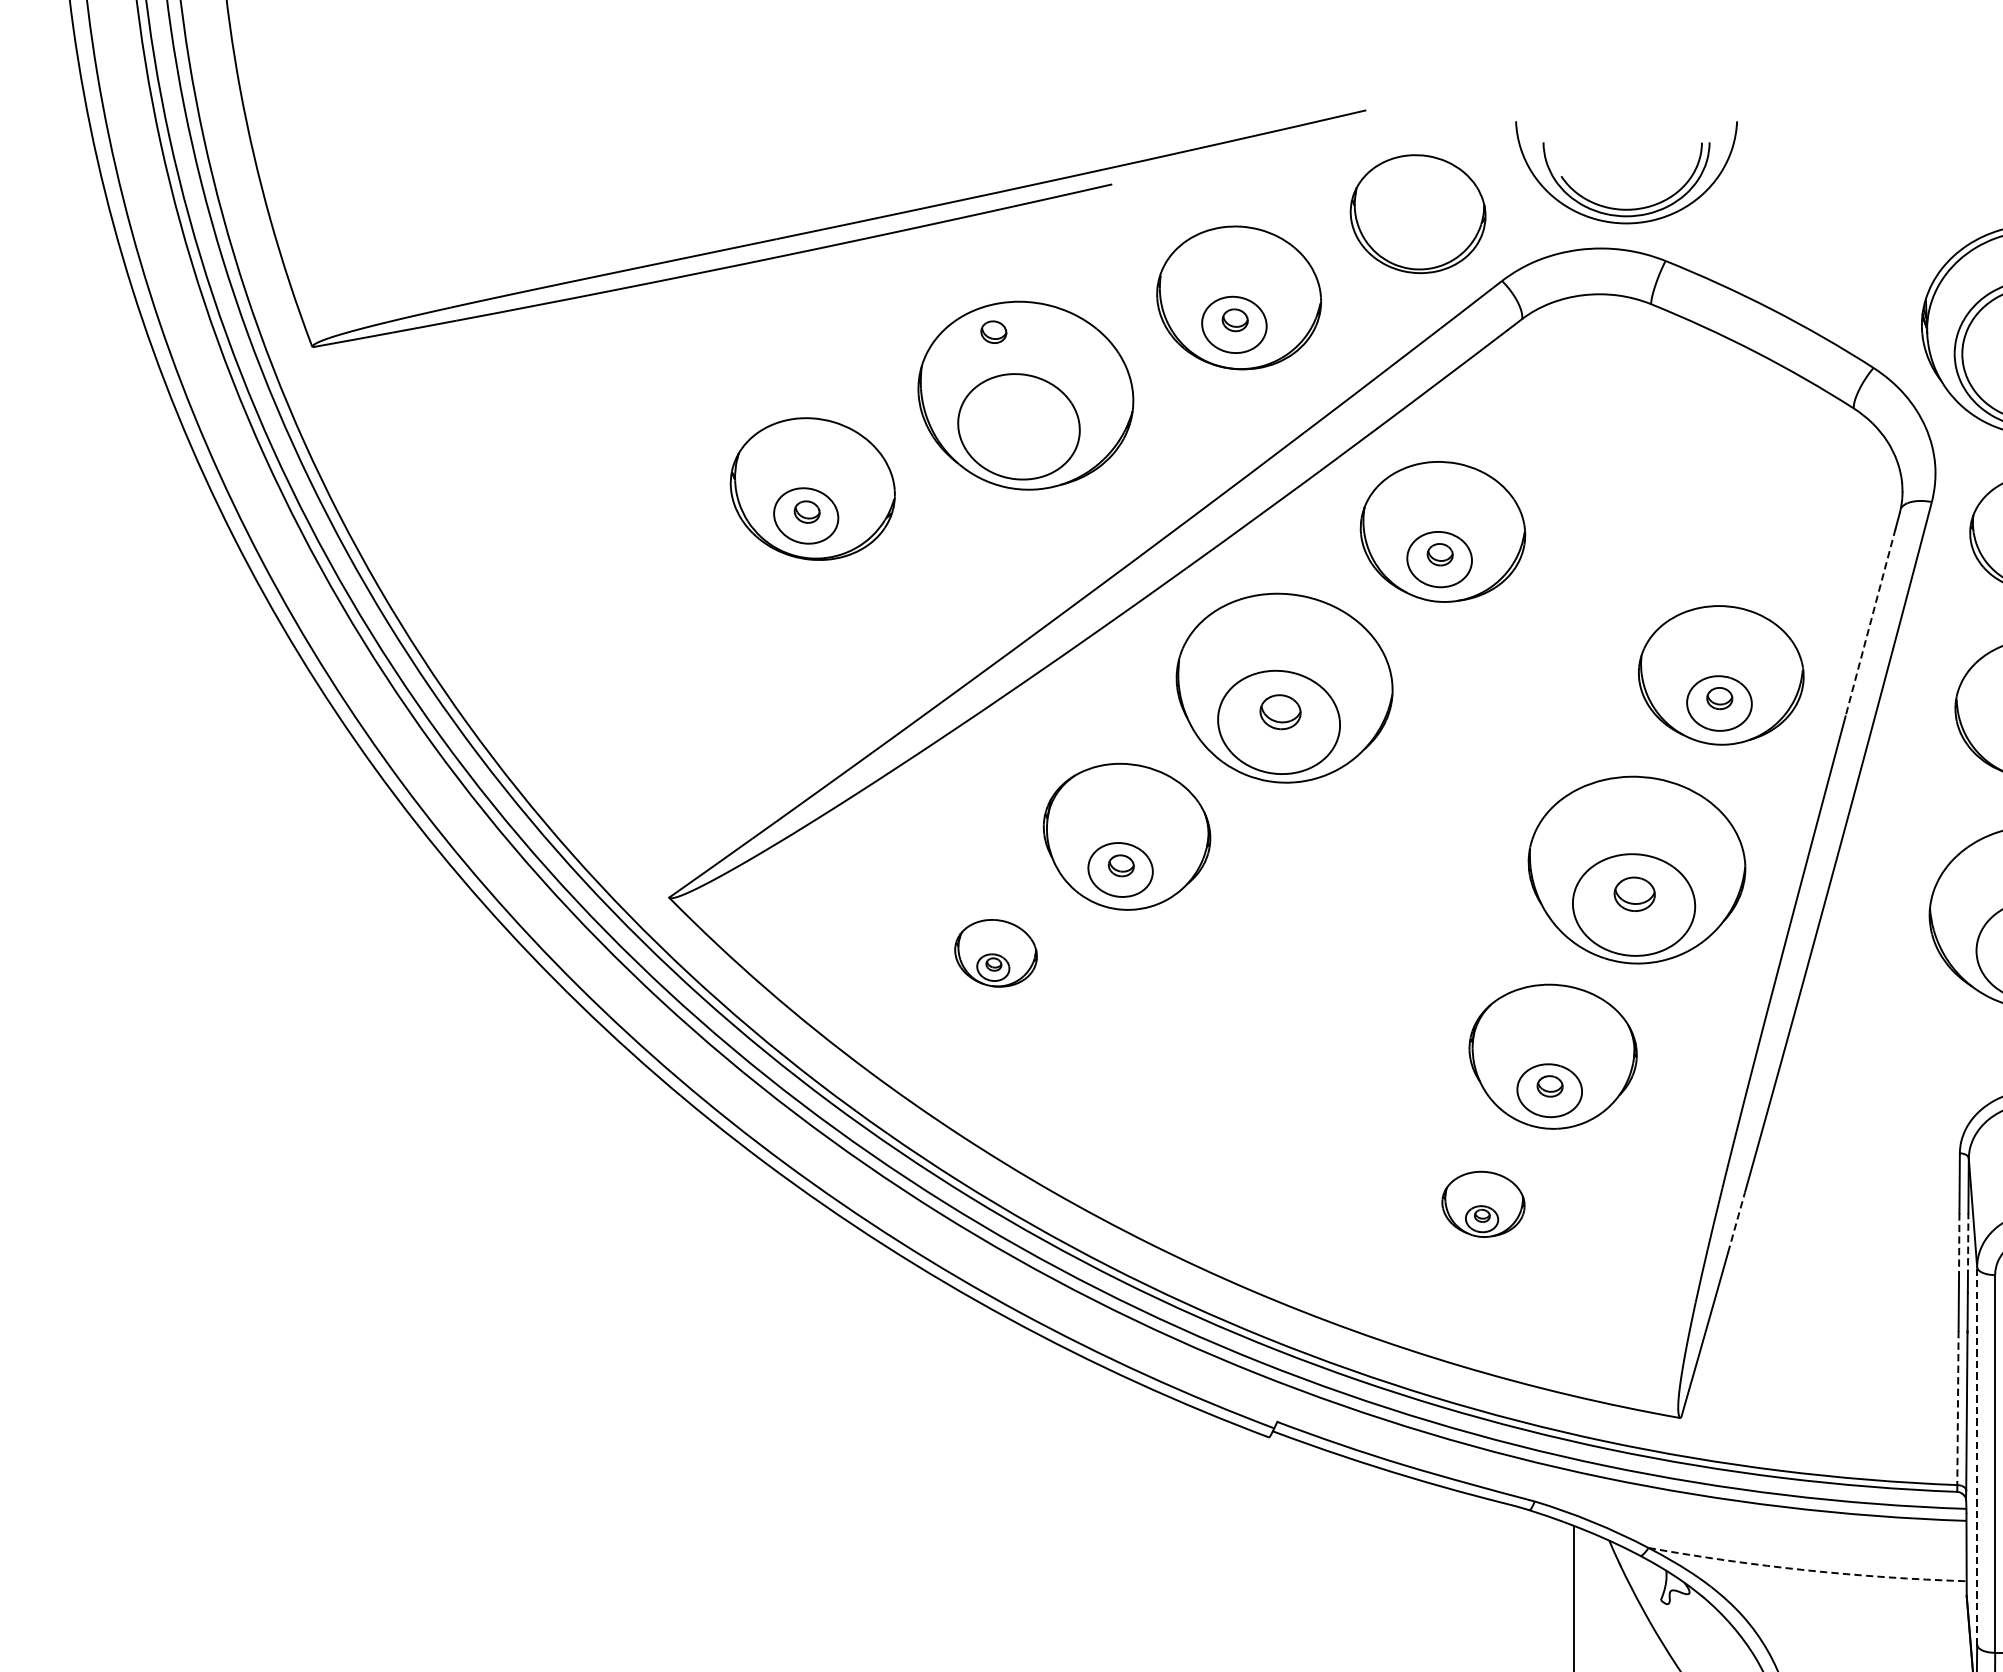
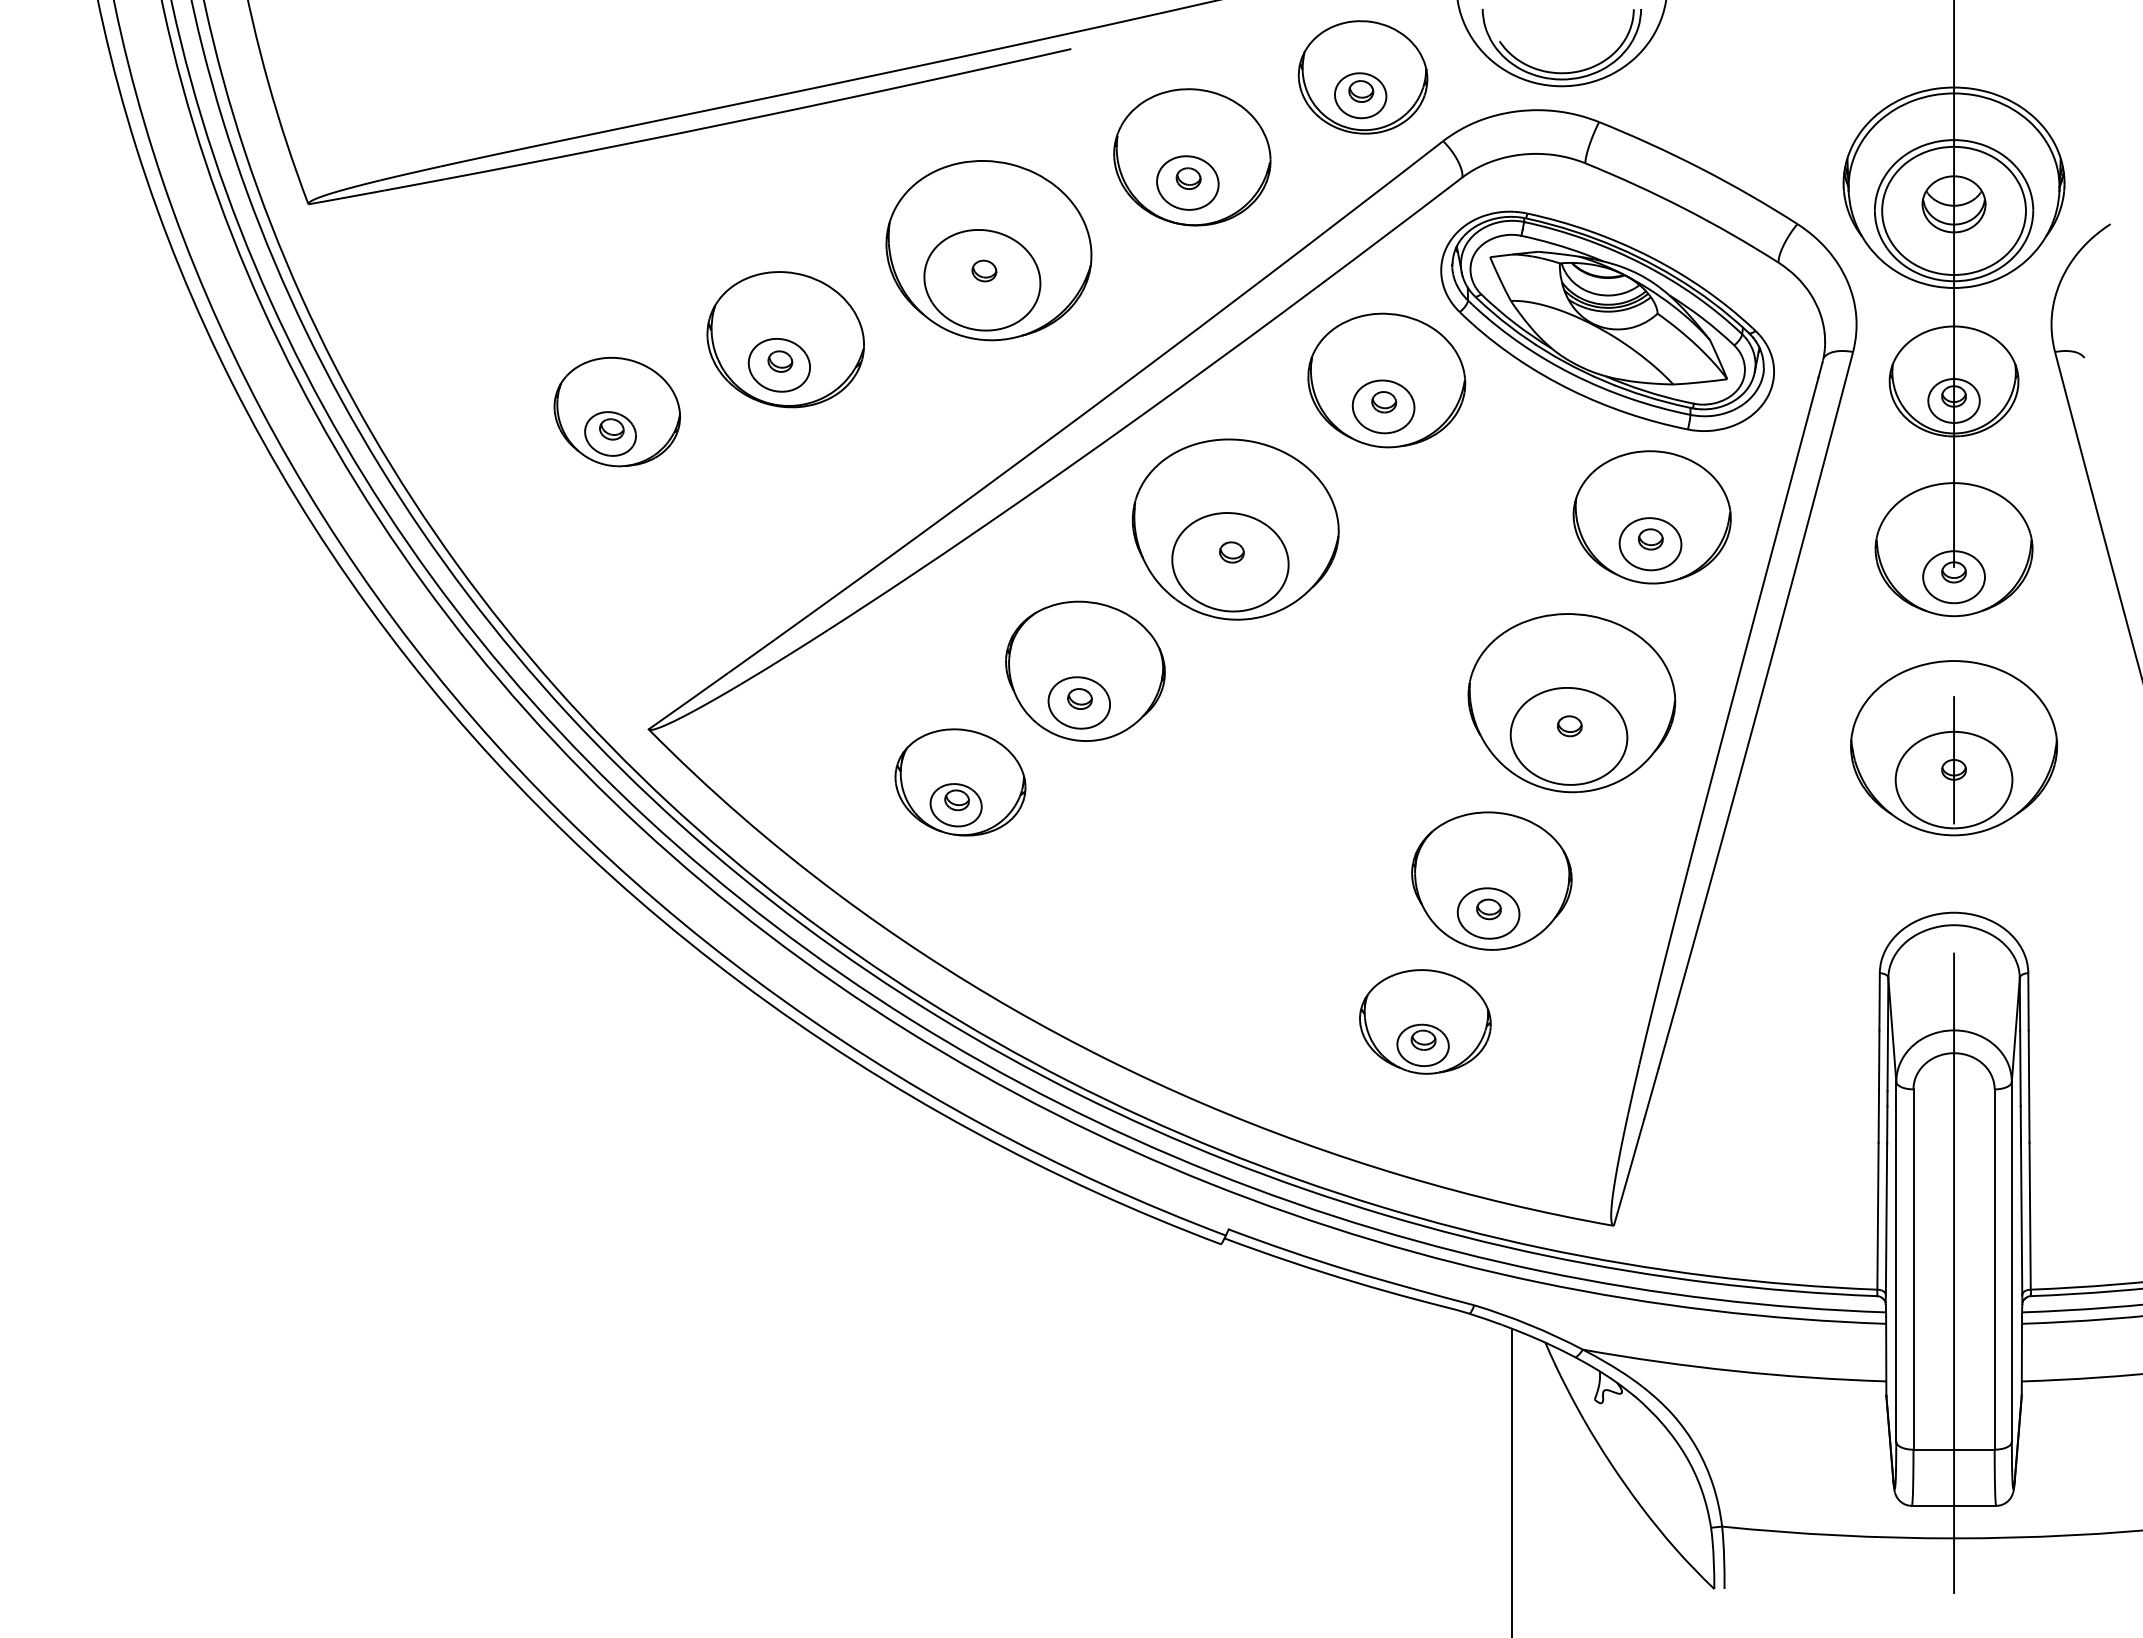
part: (1415, 233) -> (1360, 95), added
part: (993, 331) -> (984, 270), moved
part: (1674, 468) -> (1607, 320), added
part: (636, 565) -> (617, 412), added
line: (1870, 623) -> (1794, 467), dashed -> solid
part: (1280, 712) -> (1231, 552), size x0.62
part: (1634, 894) -> (1569, 726), size x0.62
part: (996, 953) -> (960, 782), size x1.67
part: (1483, 1203) -> (1425, 1021), size x1.67
line: (1736, 1222) -> (1666, 1039), dashed -> solid
line: (1967, 1244) -> (1887, 1060), dashed -> solid
line: (1959, 1245) -> (1879, 1061), dashed -> solid
line: (1957, 1408) -> (1877, 1216), dashed -> solid
line: (1977, 1455) -> (1896, 1261), dashed -> solid
arc: (1807, 1570) -> (1734, 1371), dashed -> solid

